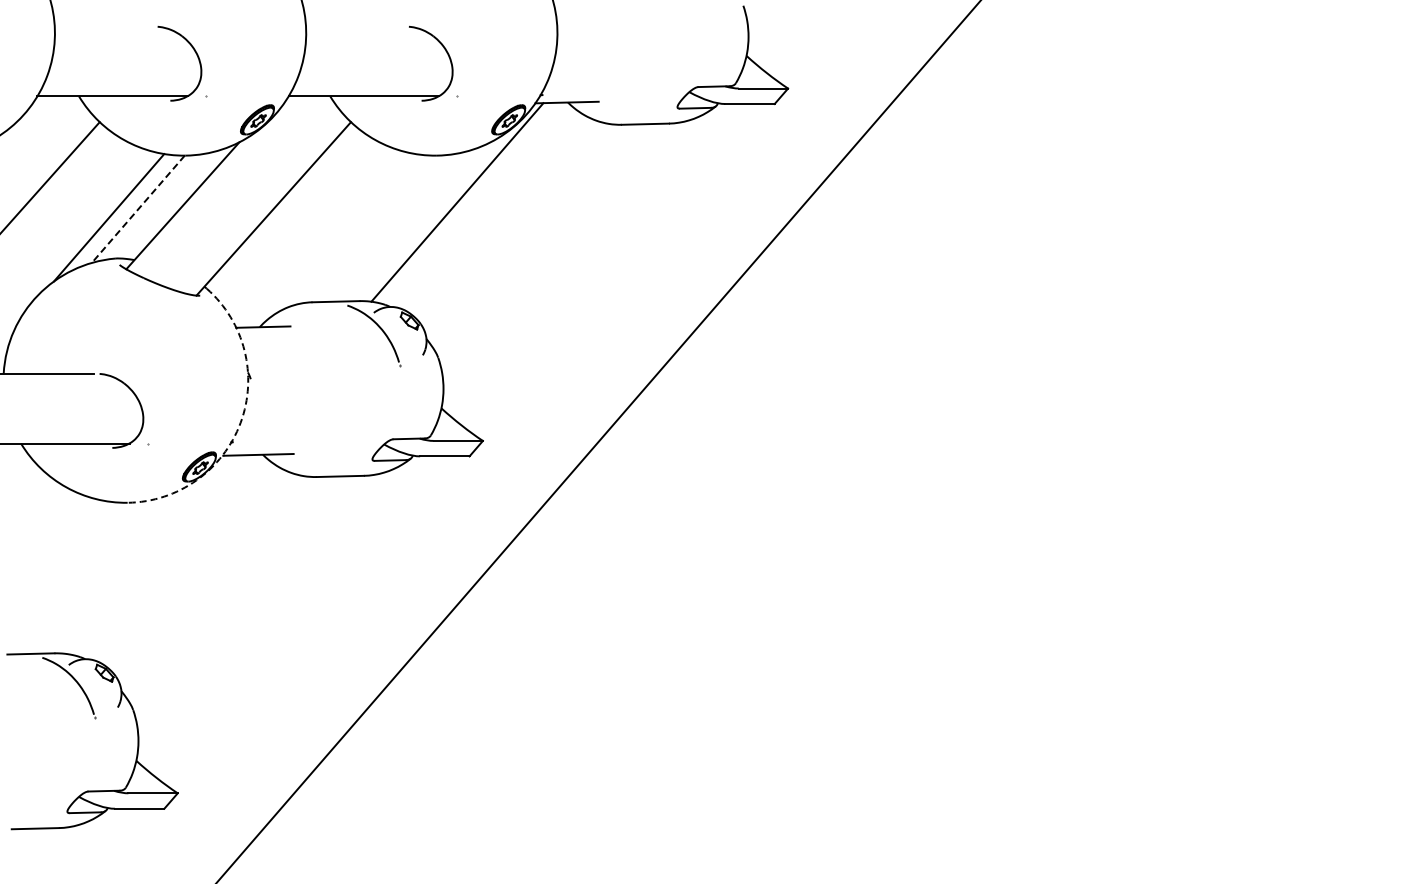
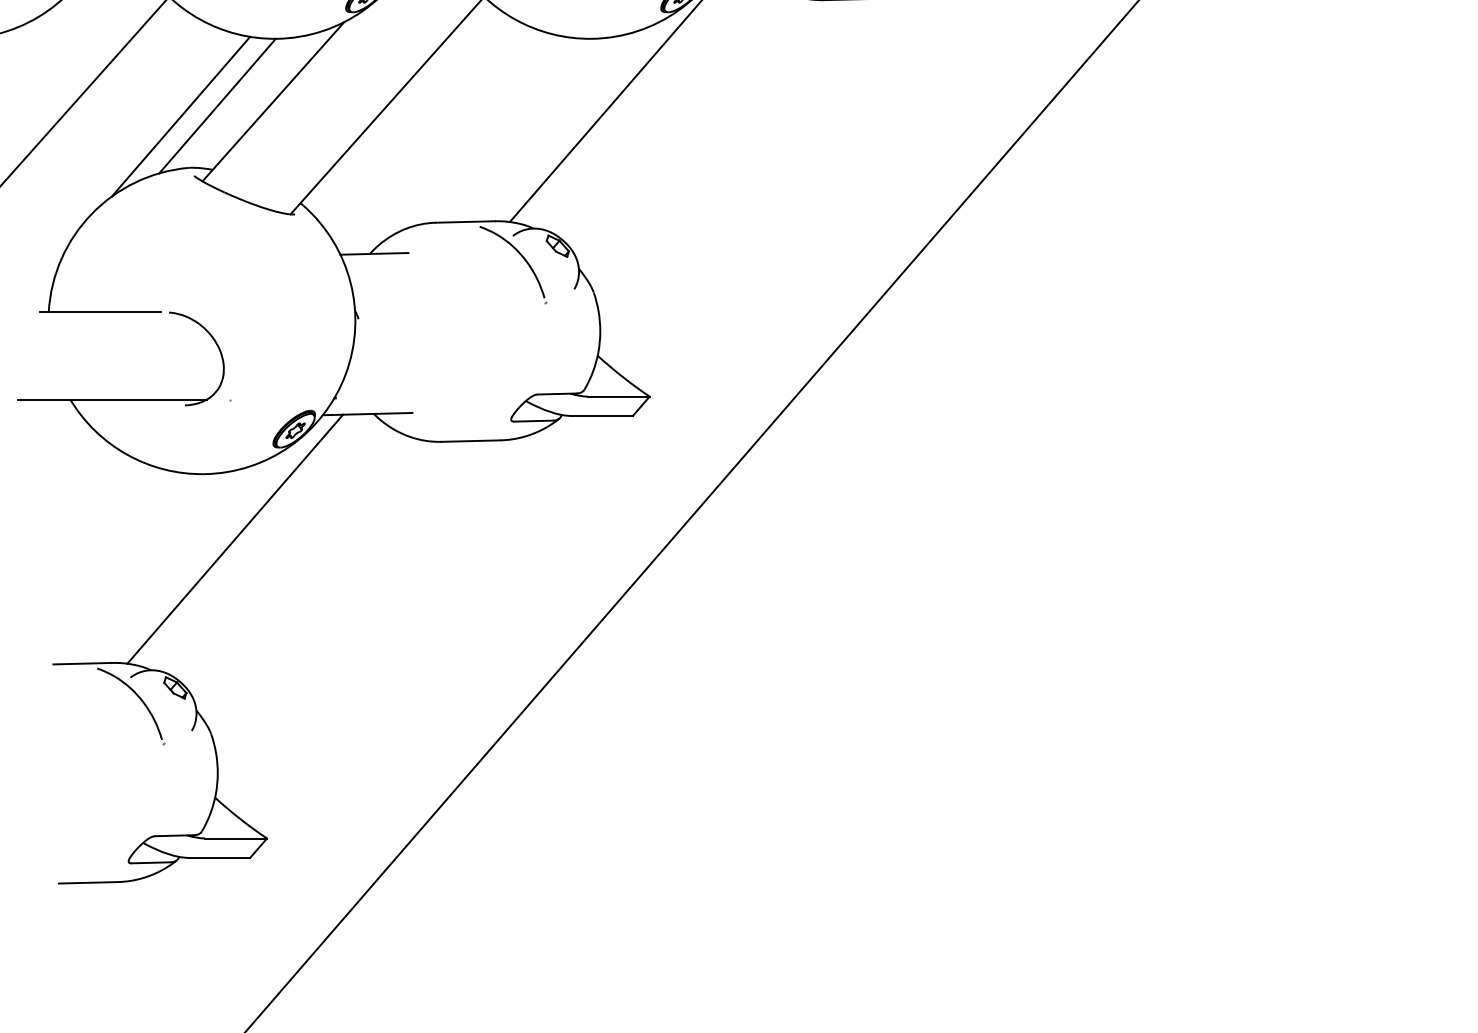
line: (138, 209) -> (217, 106), dashed -> solid
arc: (240, 422) -> (345, 373), dashed -> solid
line: (152, 554) -> (235, 538), added

